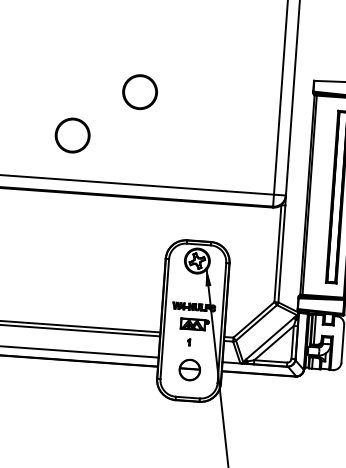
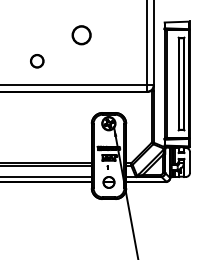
circle: (139, 92) -> (81, 35), moved
circle: (73, 136) -> (37, 61), size x0.7

